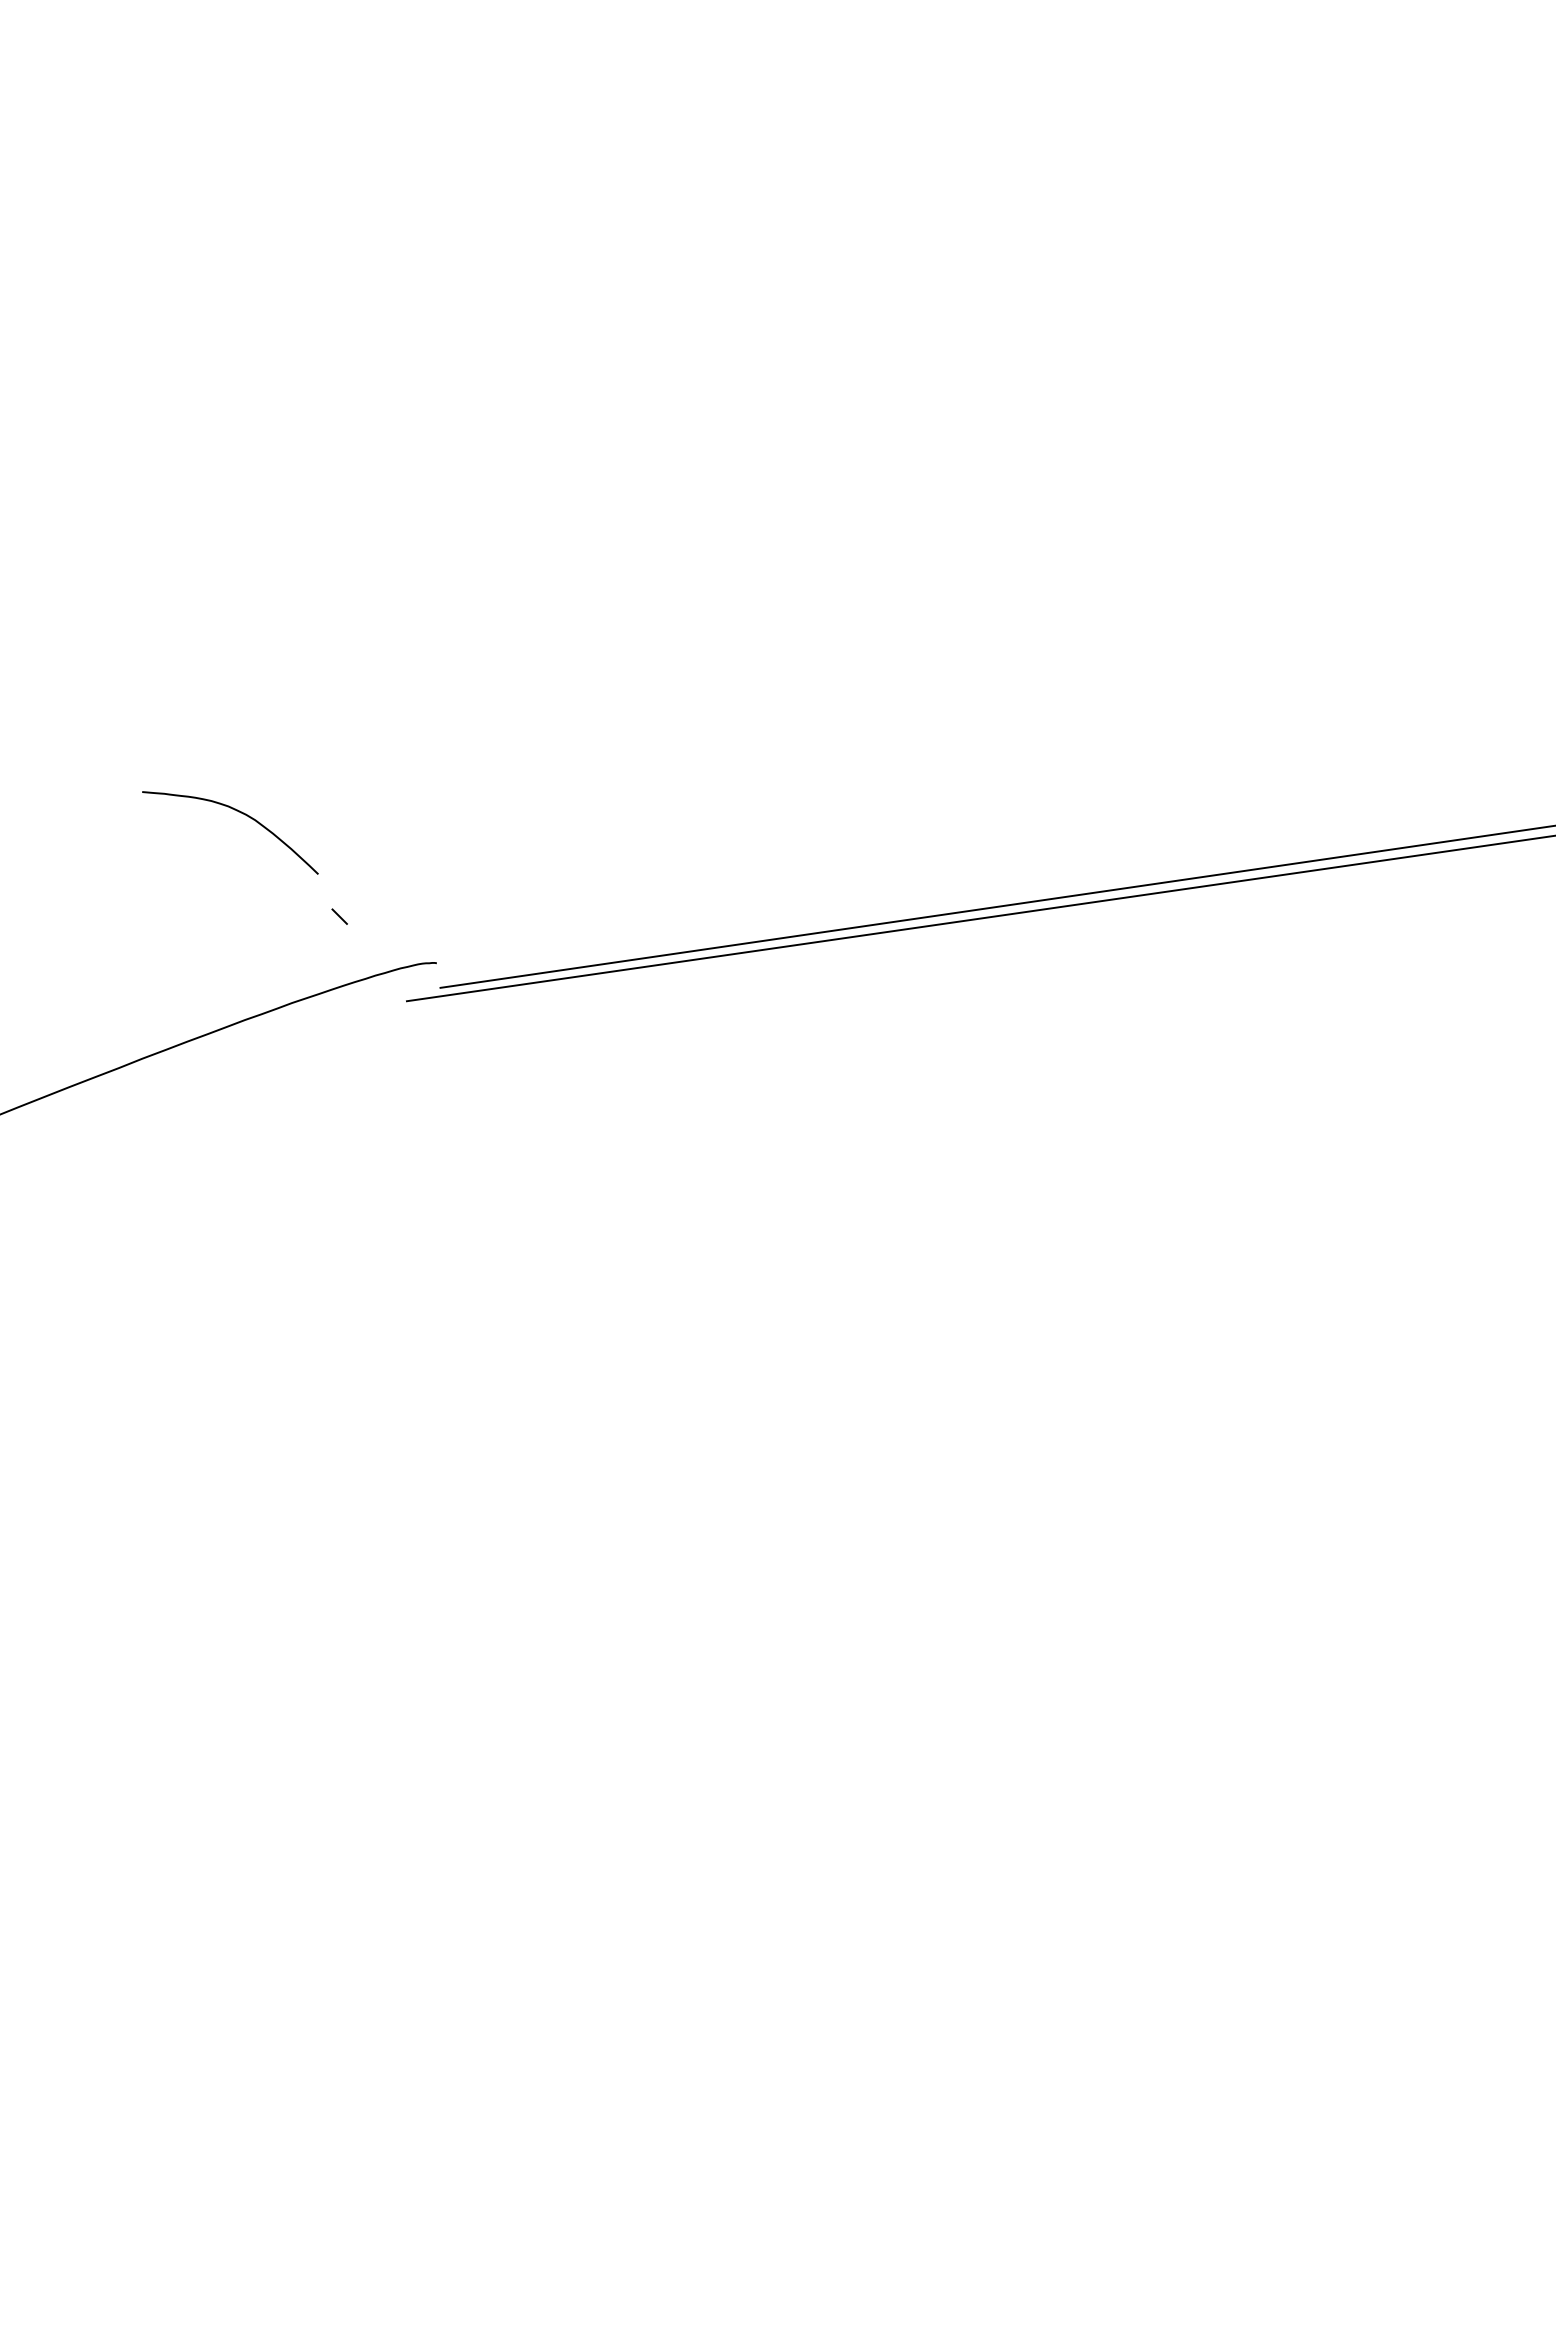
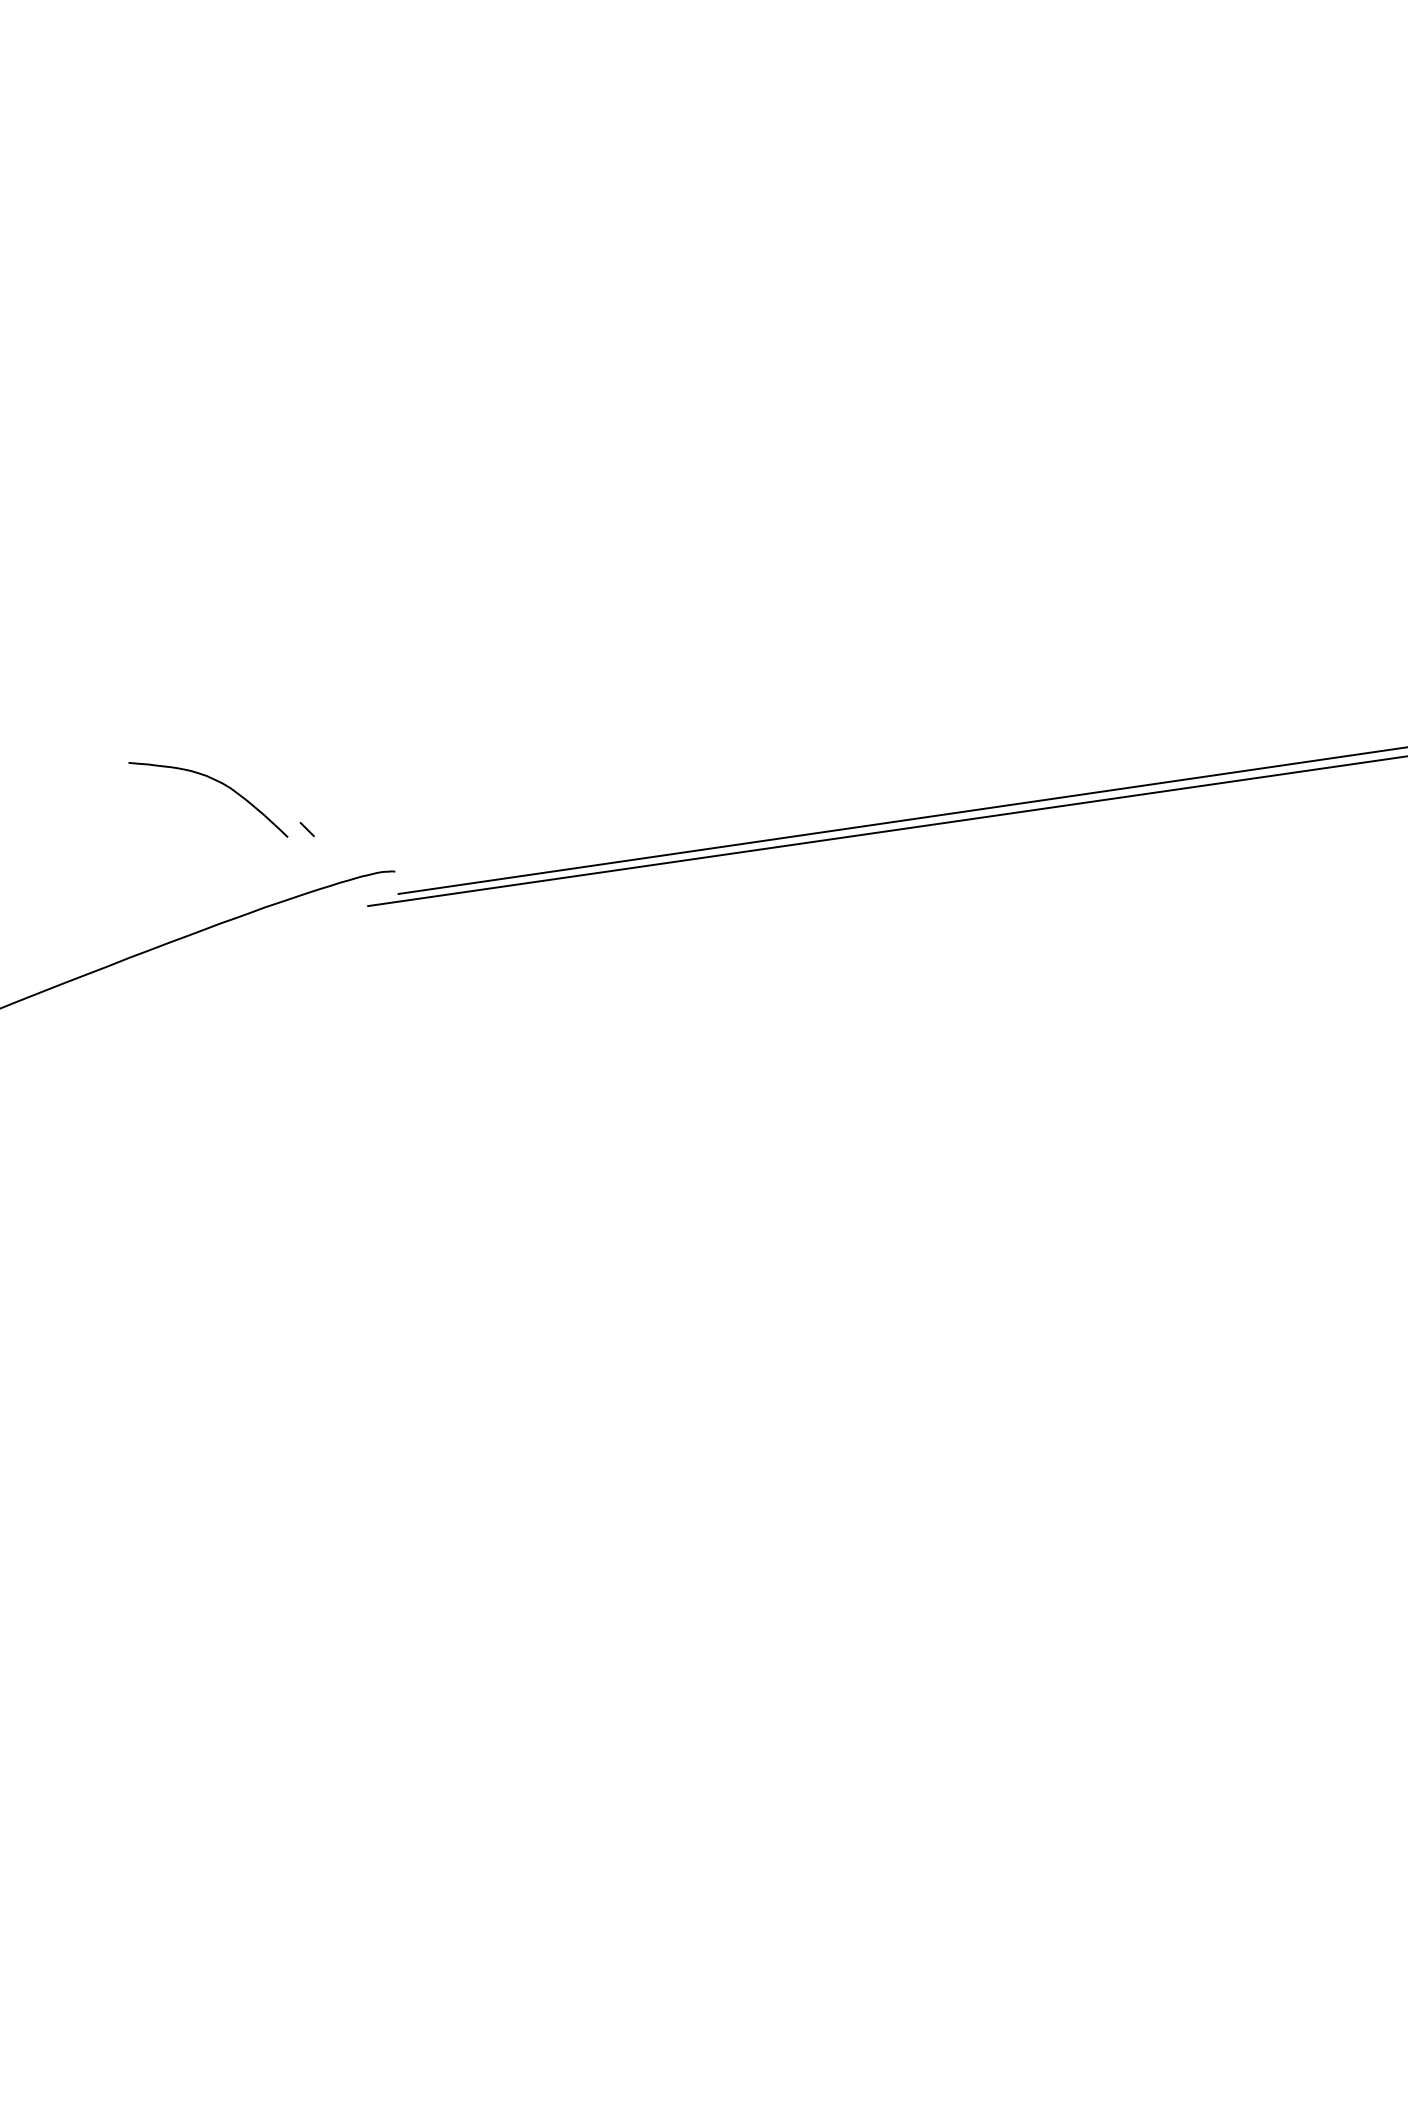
curve: (240, 813) -> (217, 782), moved

